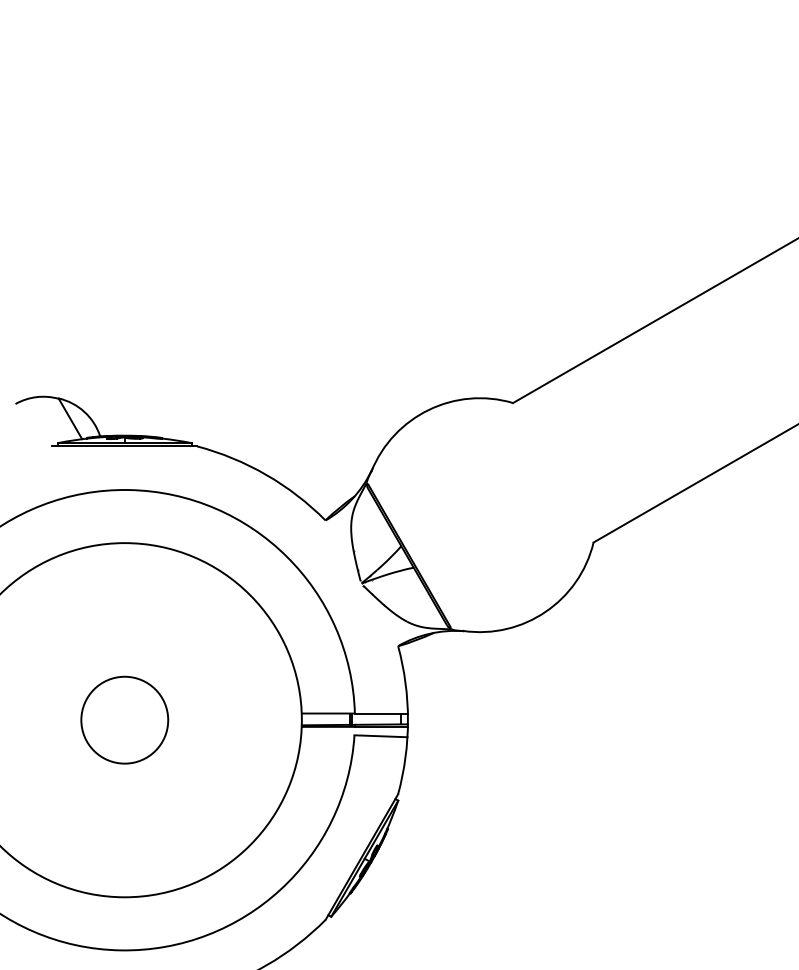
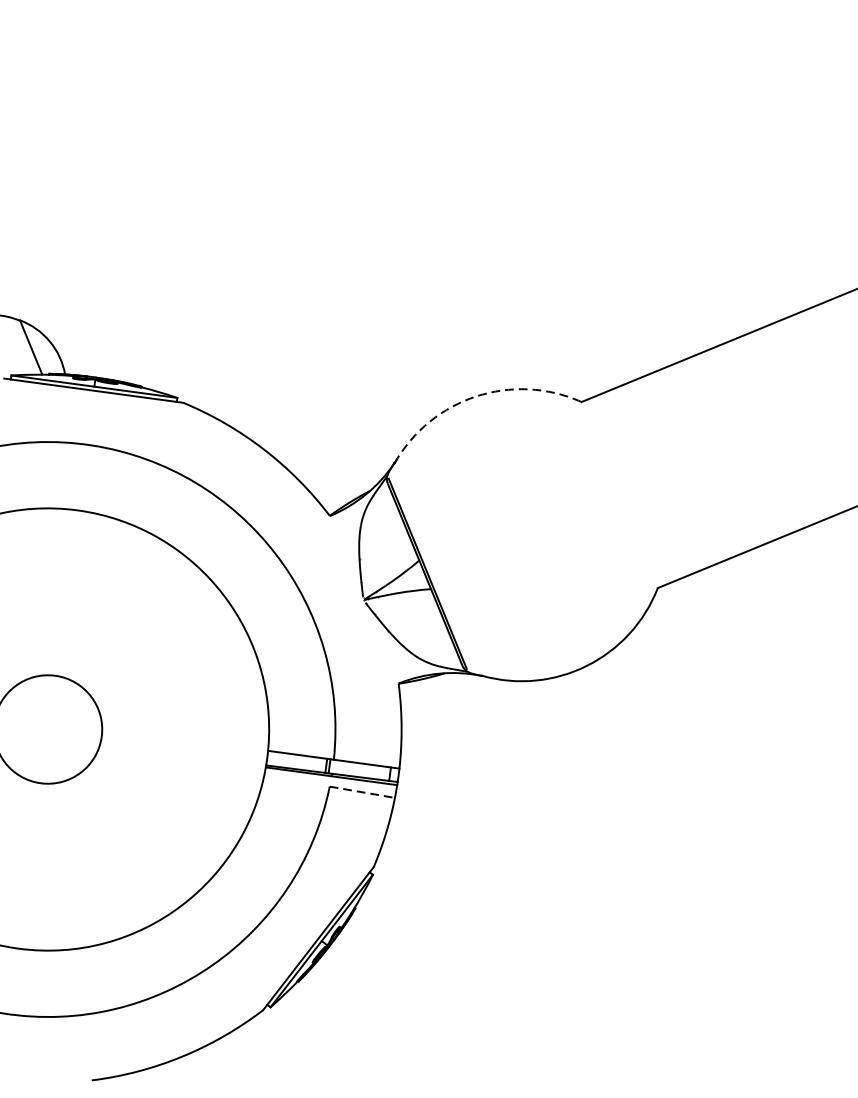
arc: (428, 409) -> (475, 395), solid -> dashed
line: (381, 736) -> (362, 792), solid -> dashed

